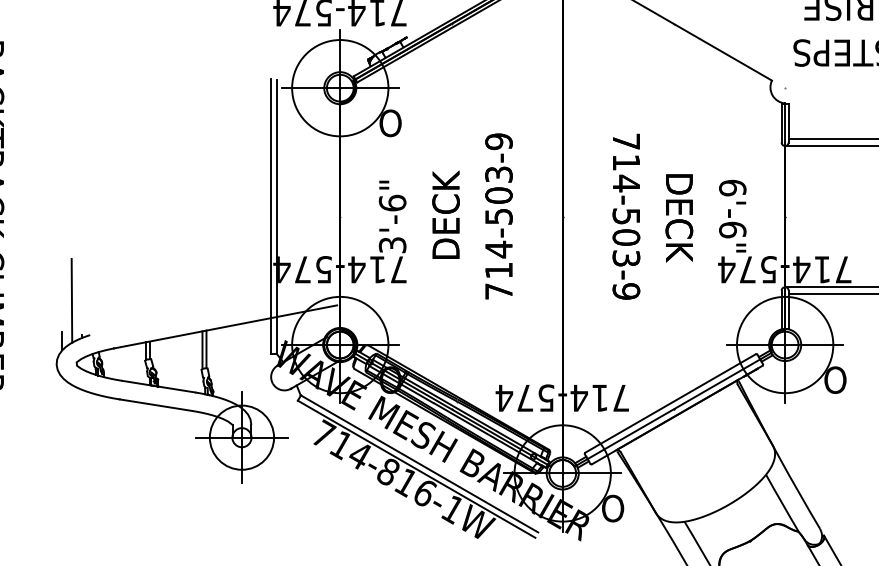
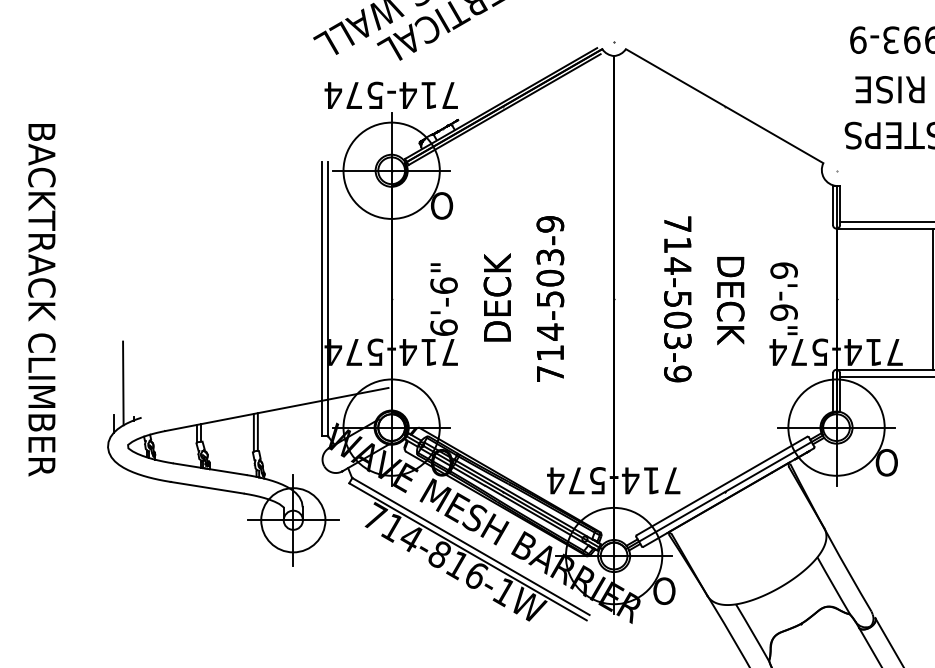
text: (392, 244) -> (443, 327), 3'-6" -> 6'-6"

